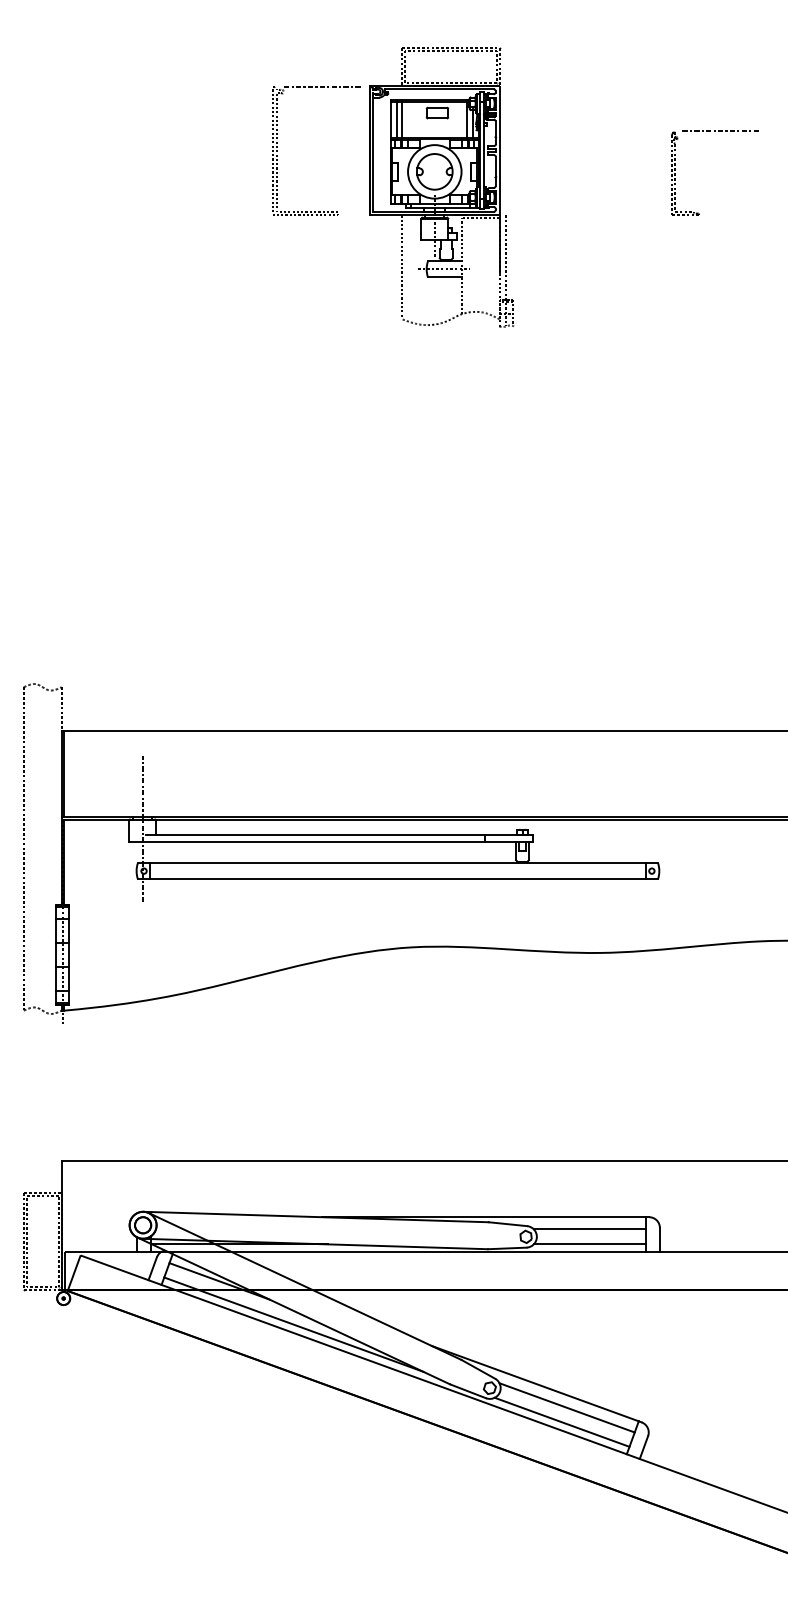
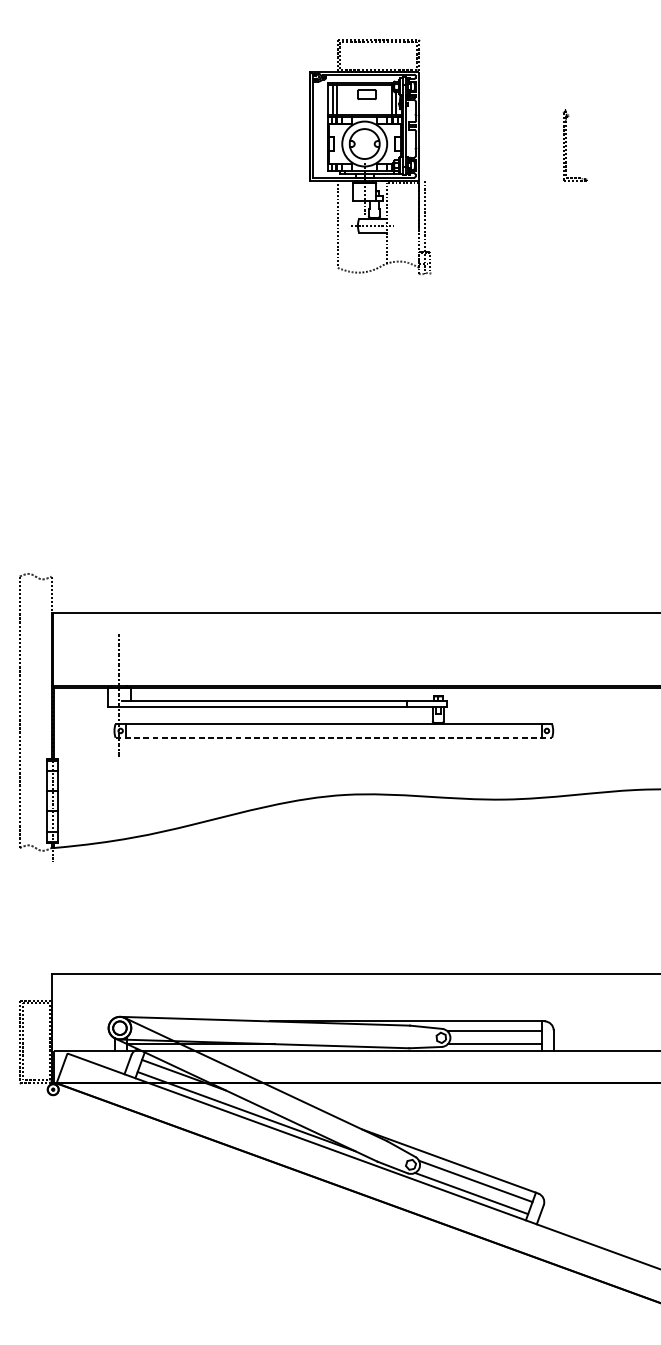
line: (721, 130) -> (605, 109), removed
part: (277, 150) -> (232, 126), removed
line: (398, 879) -> (334, 737), solid -> dashed

